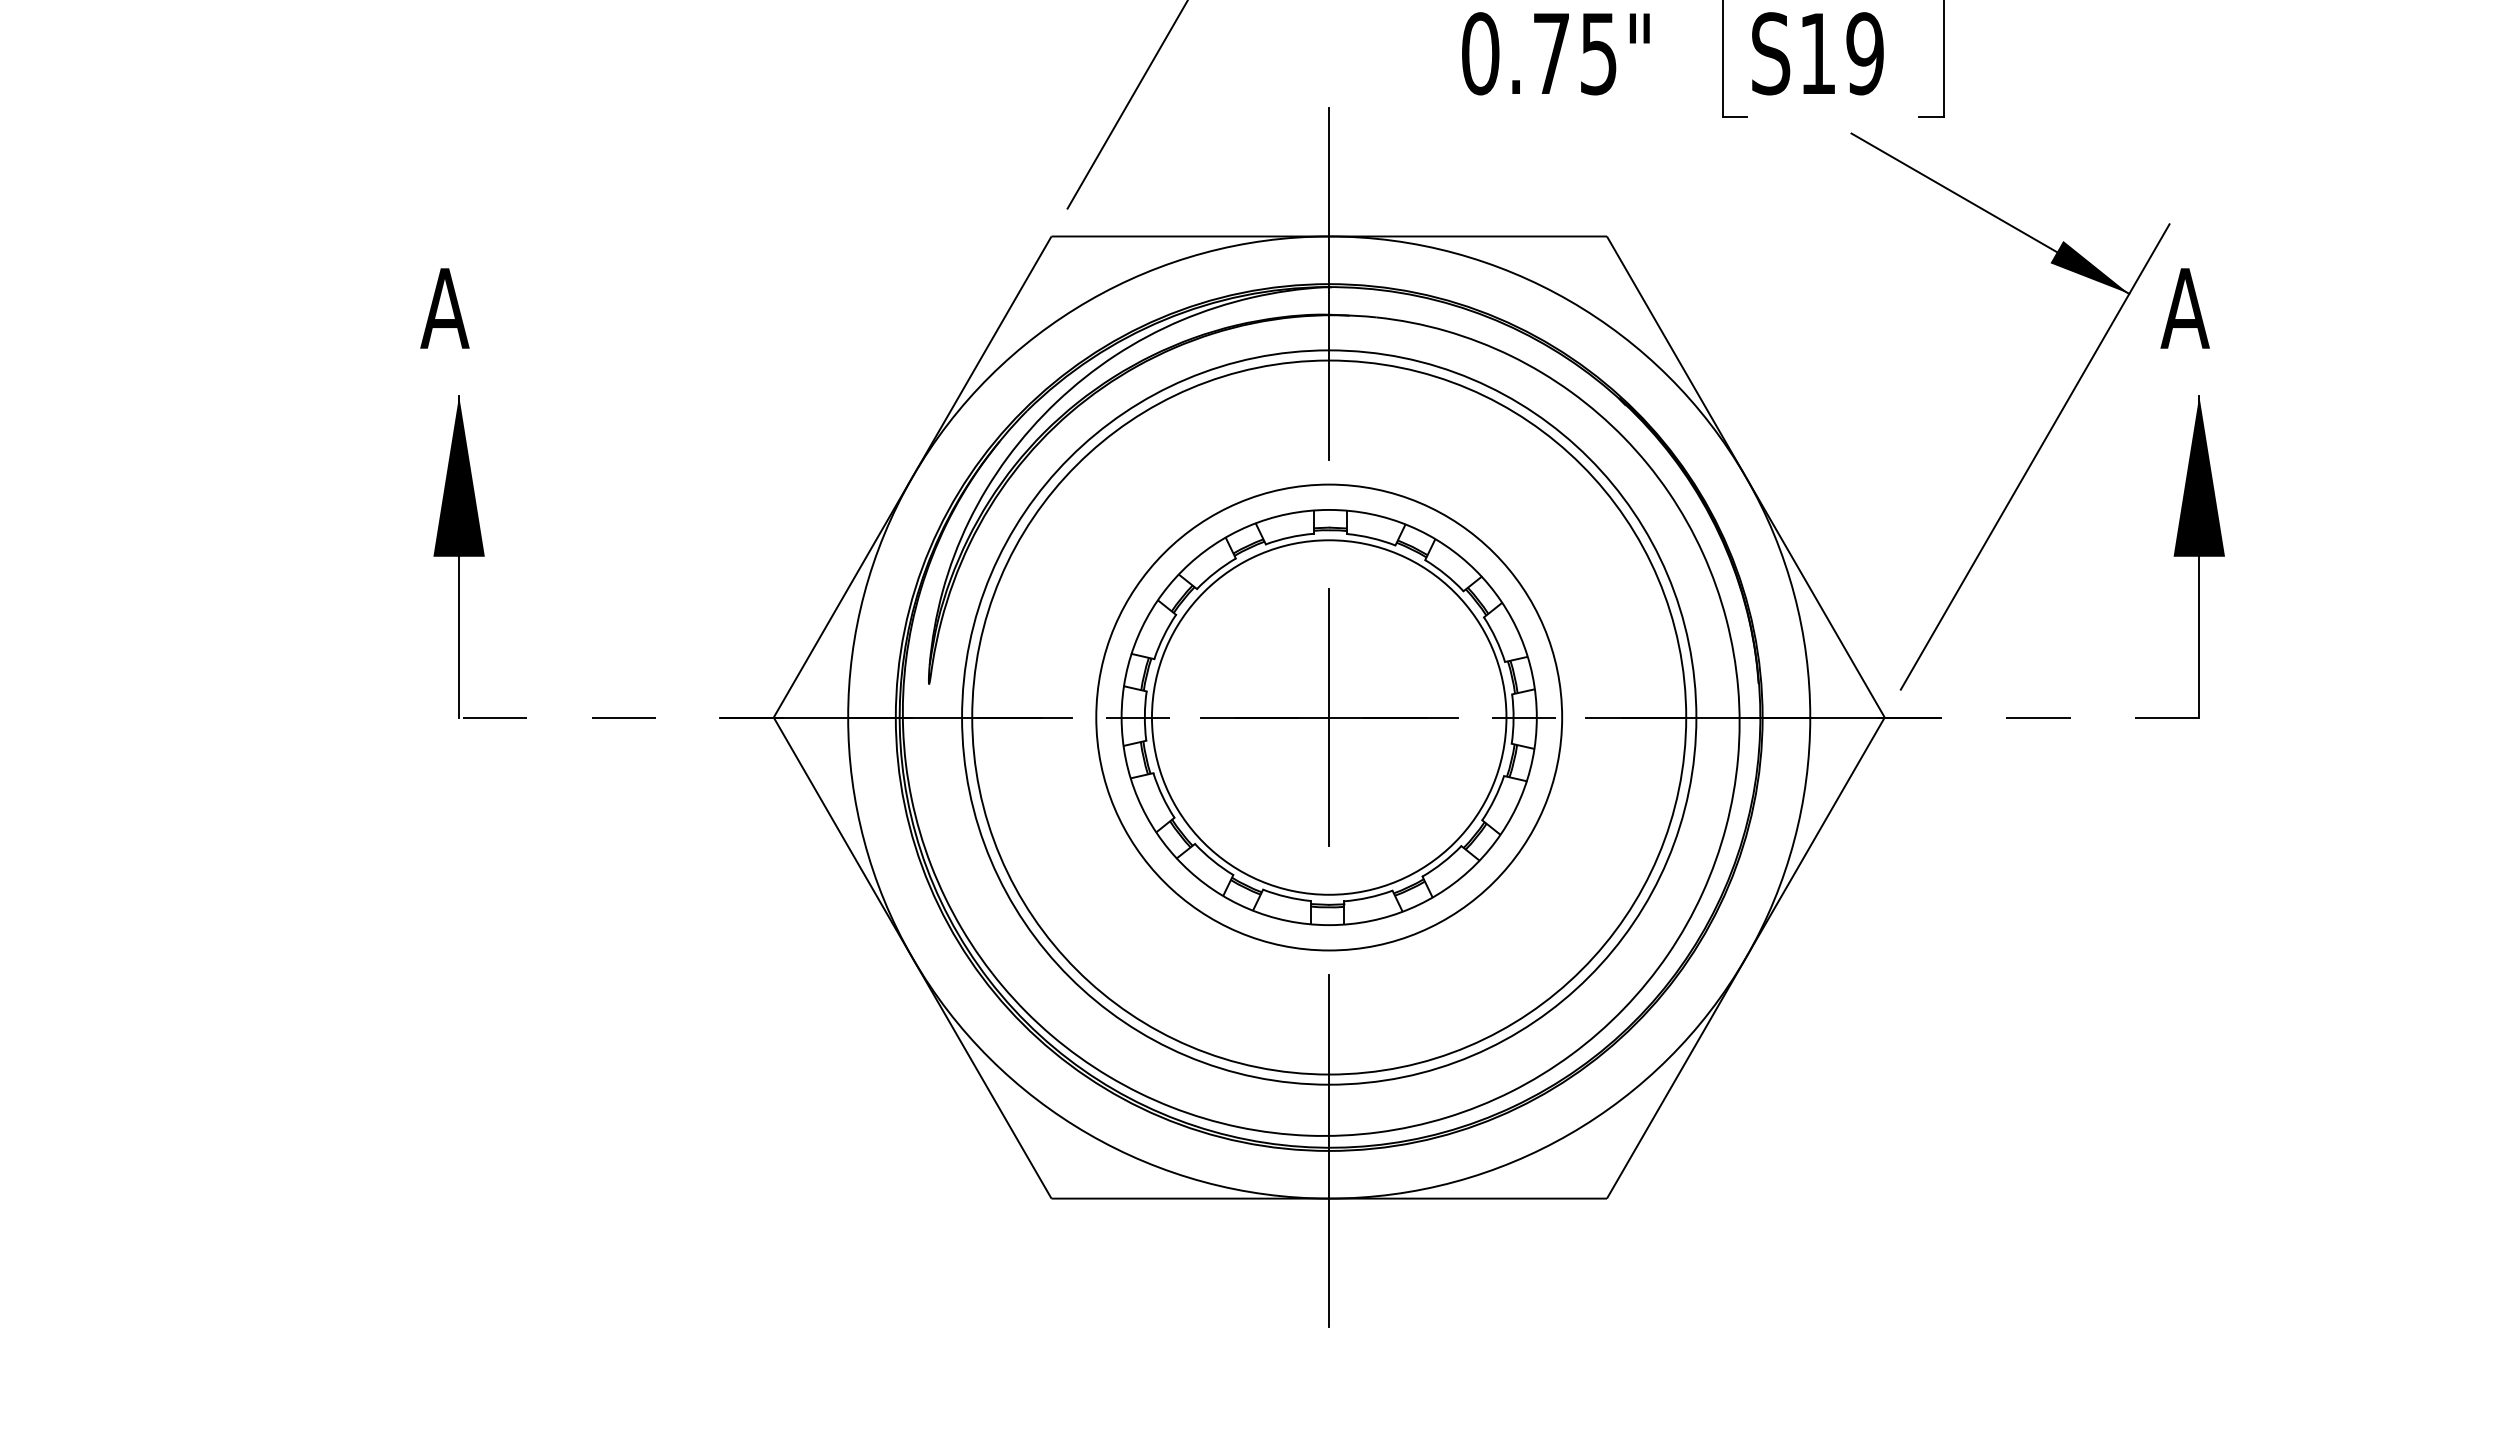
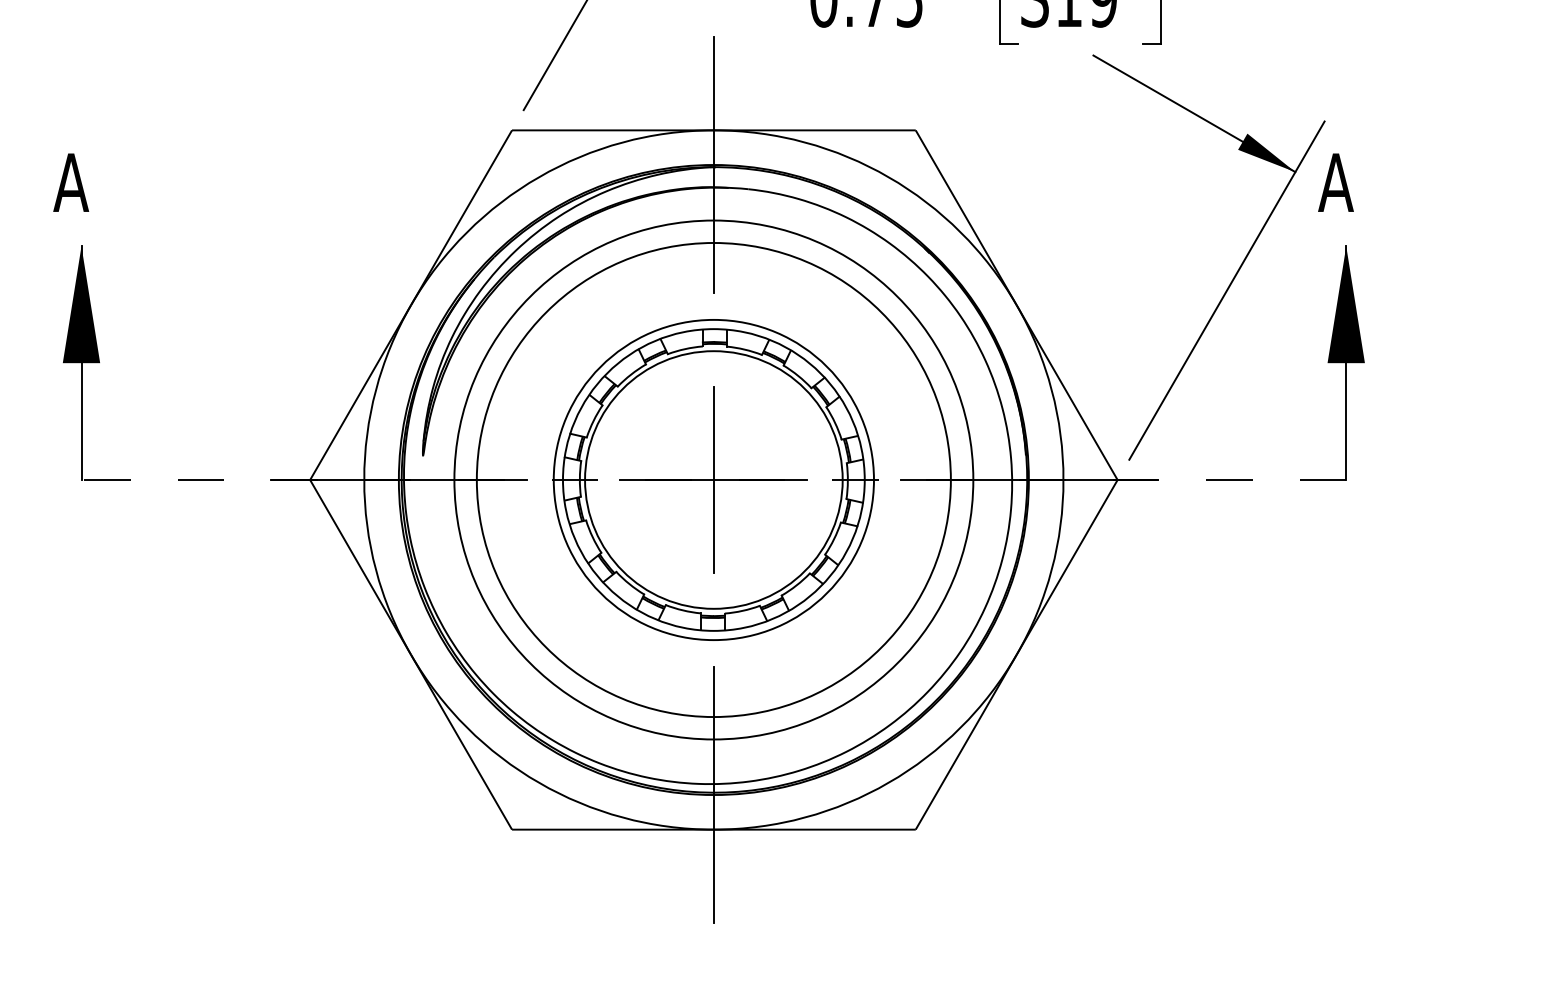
circle: (1329, 717) -> (714, 479), size x0.6
circle: (1329, 717) -> (714, 479), size x1.4

